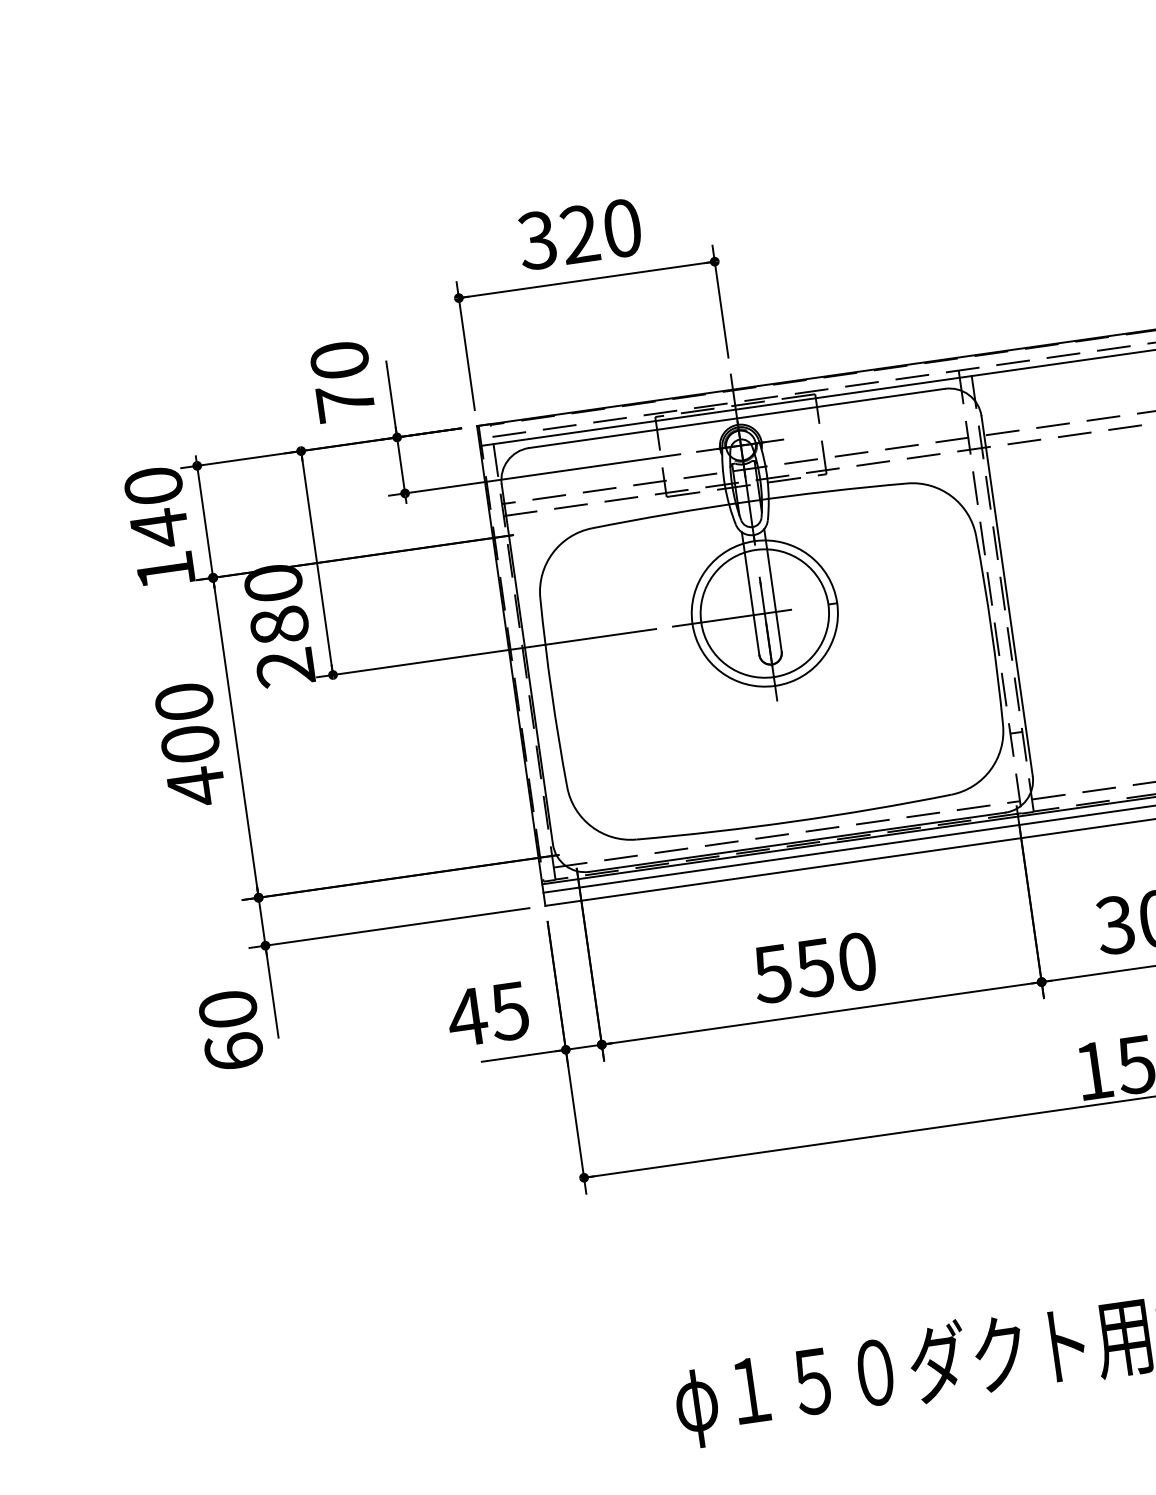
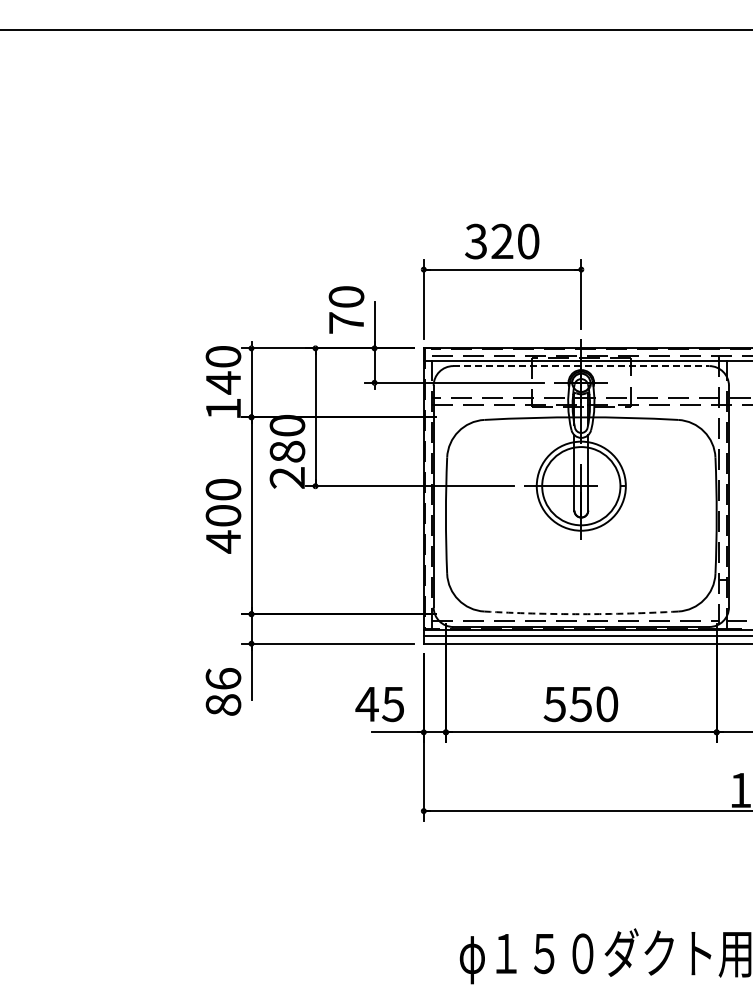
line: (737, 419) -> (581, 366), solid -> dashed
arc: (794, 821) -> (581, 614), solid -> dashed
text: (231, 1029) -> (223, 691), 60 -> 86

